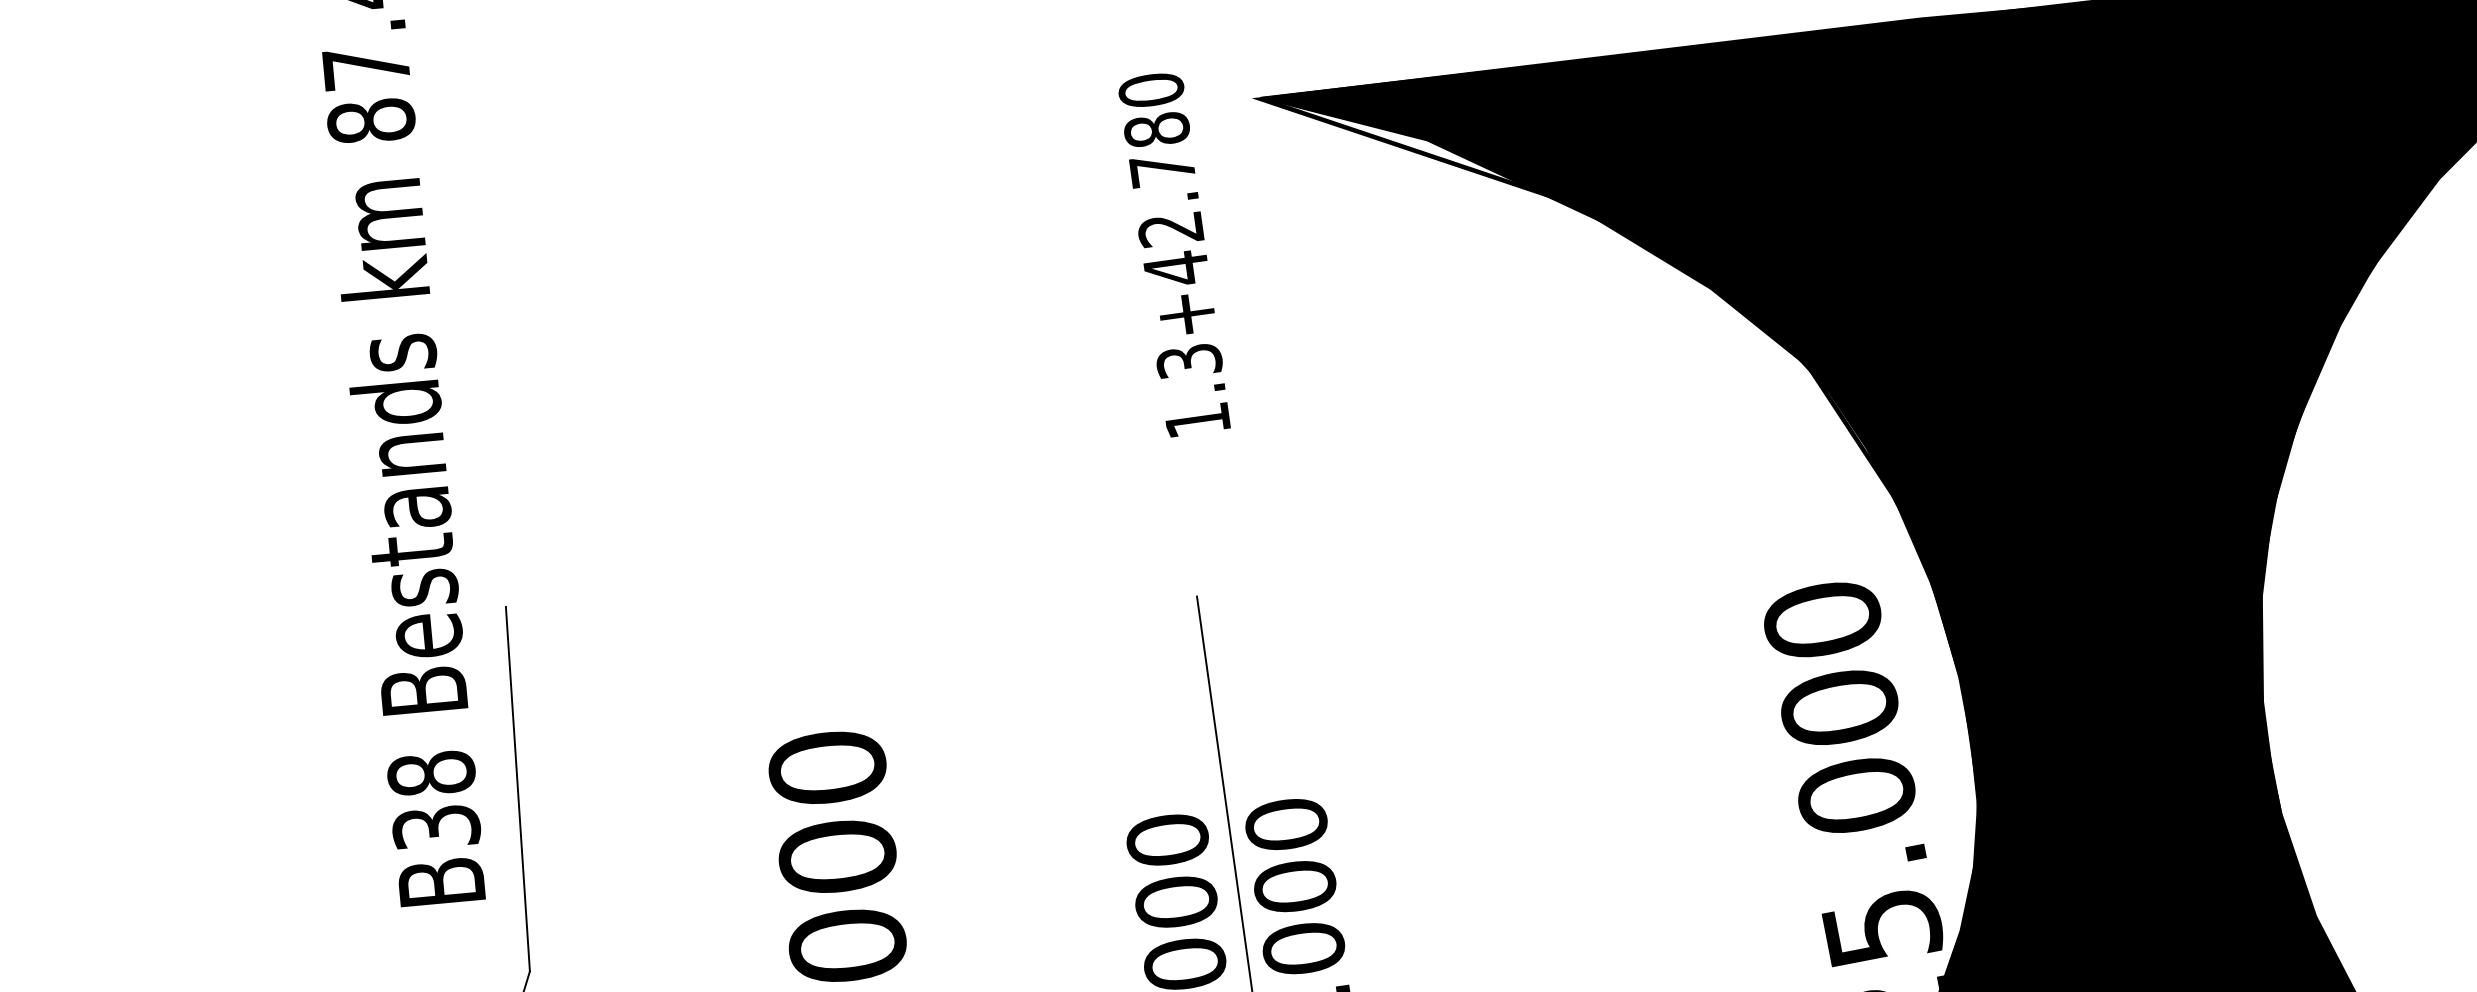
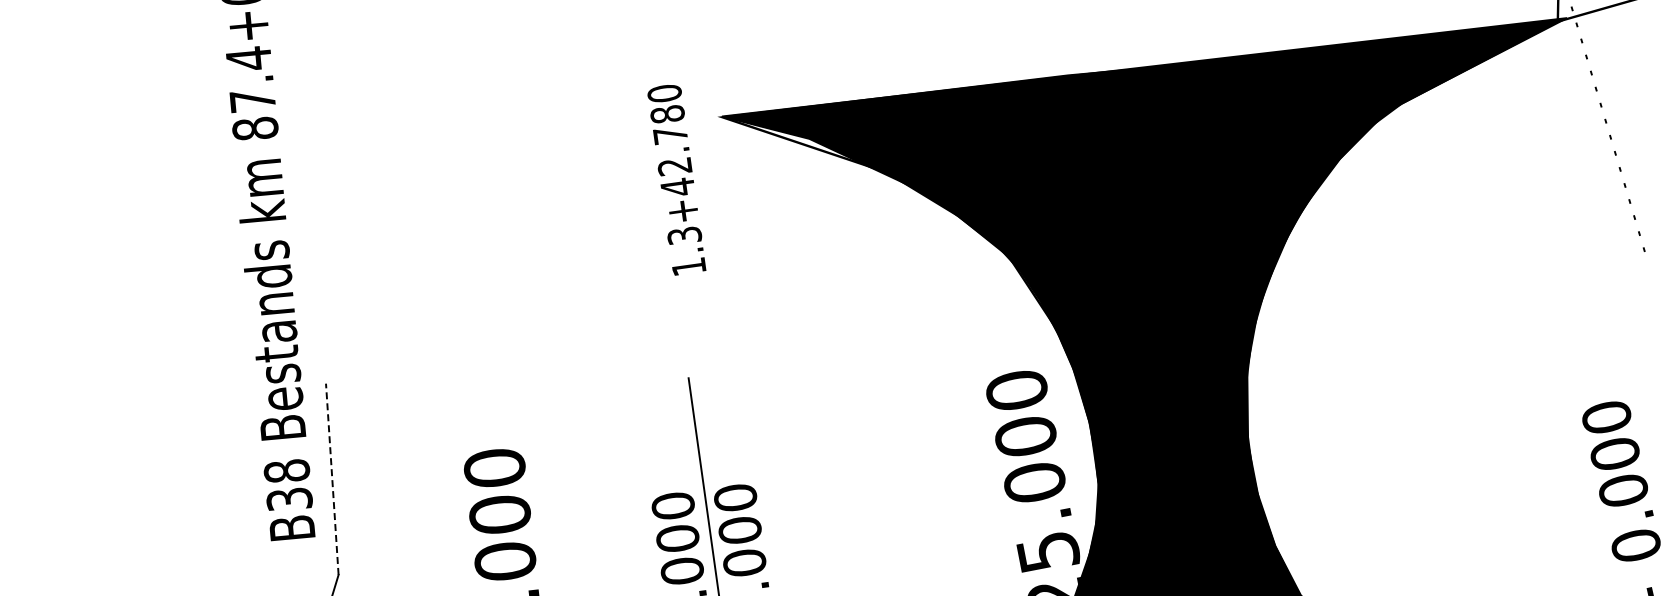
text: (1173, 255) -> (676, 180), moved
line: (518, 789) -> (332, 479), solid -> dashed

